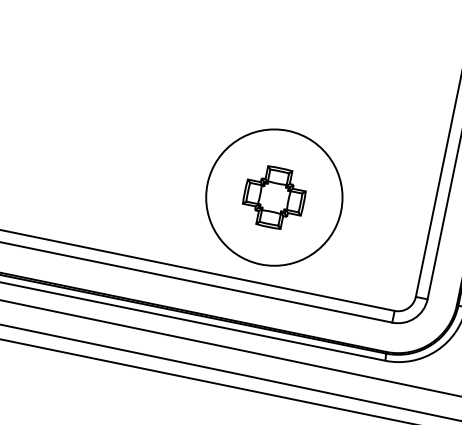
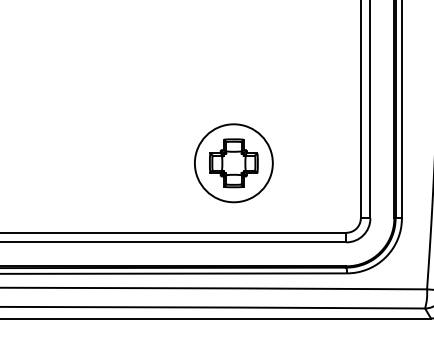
circle: (273, 197) -> (233, 163), size x0.71

